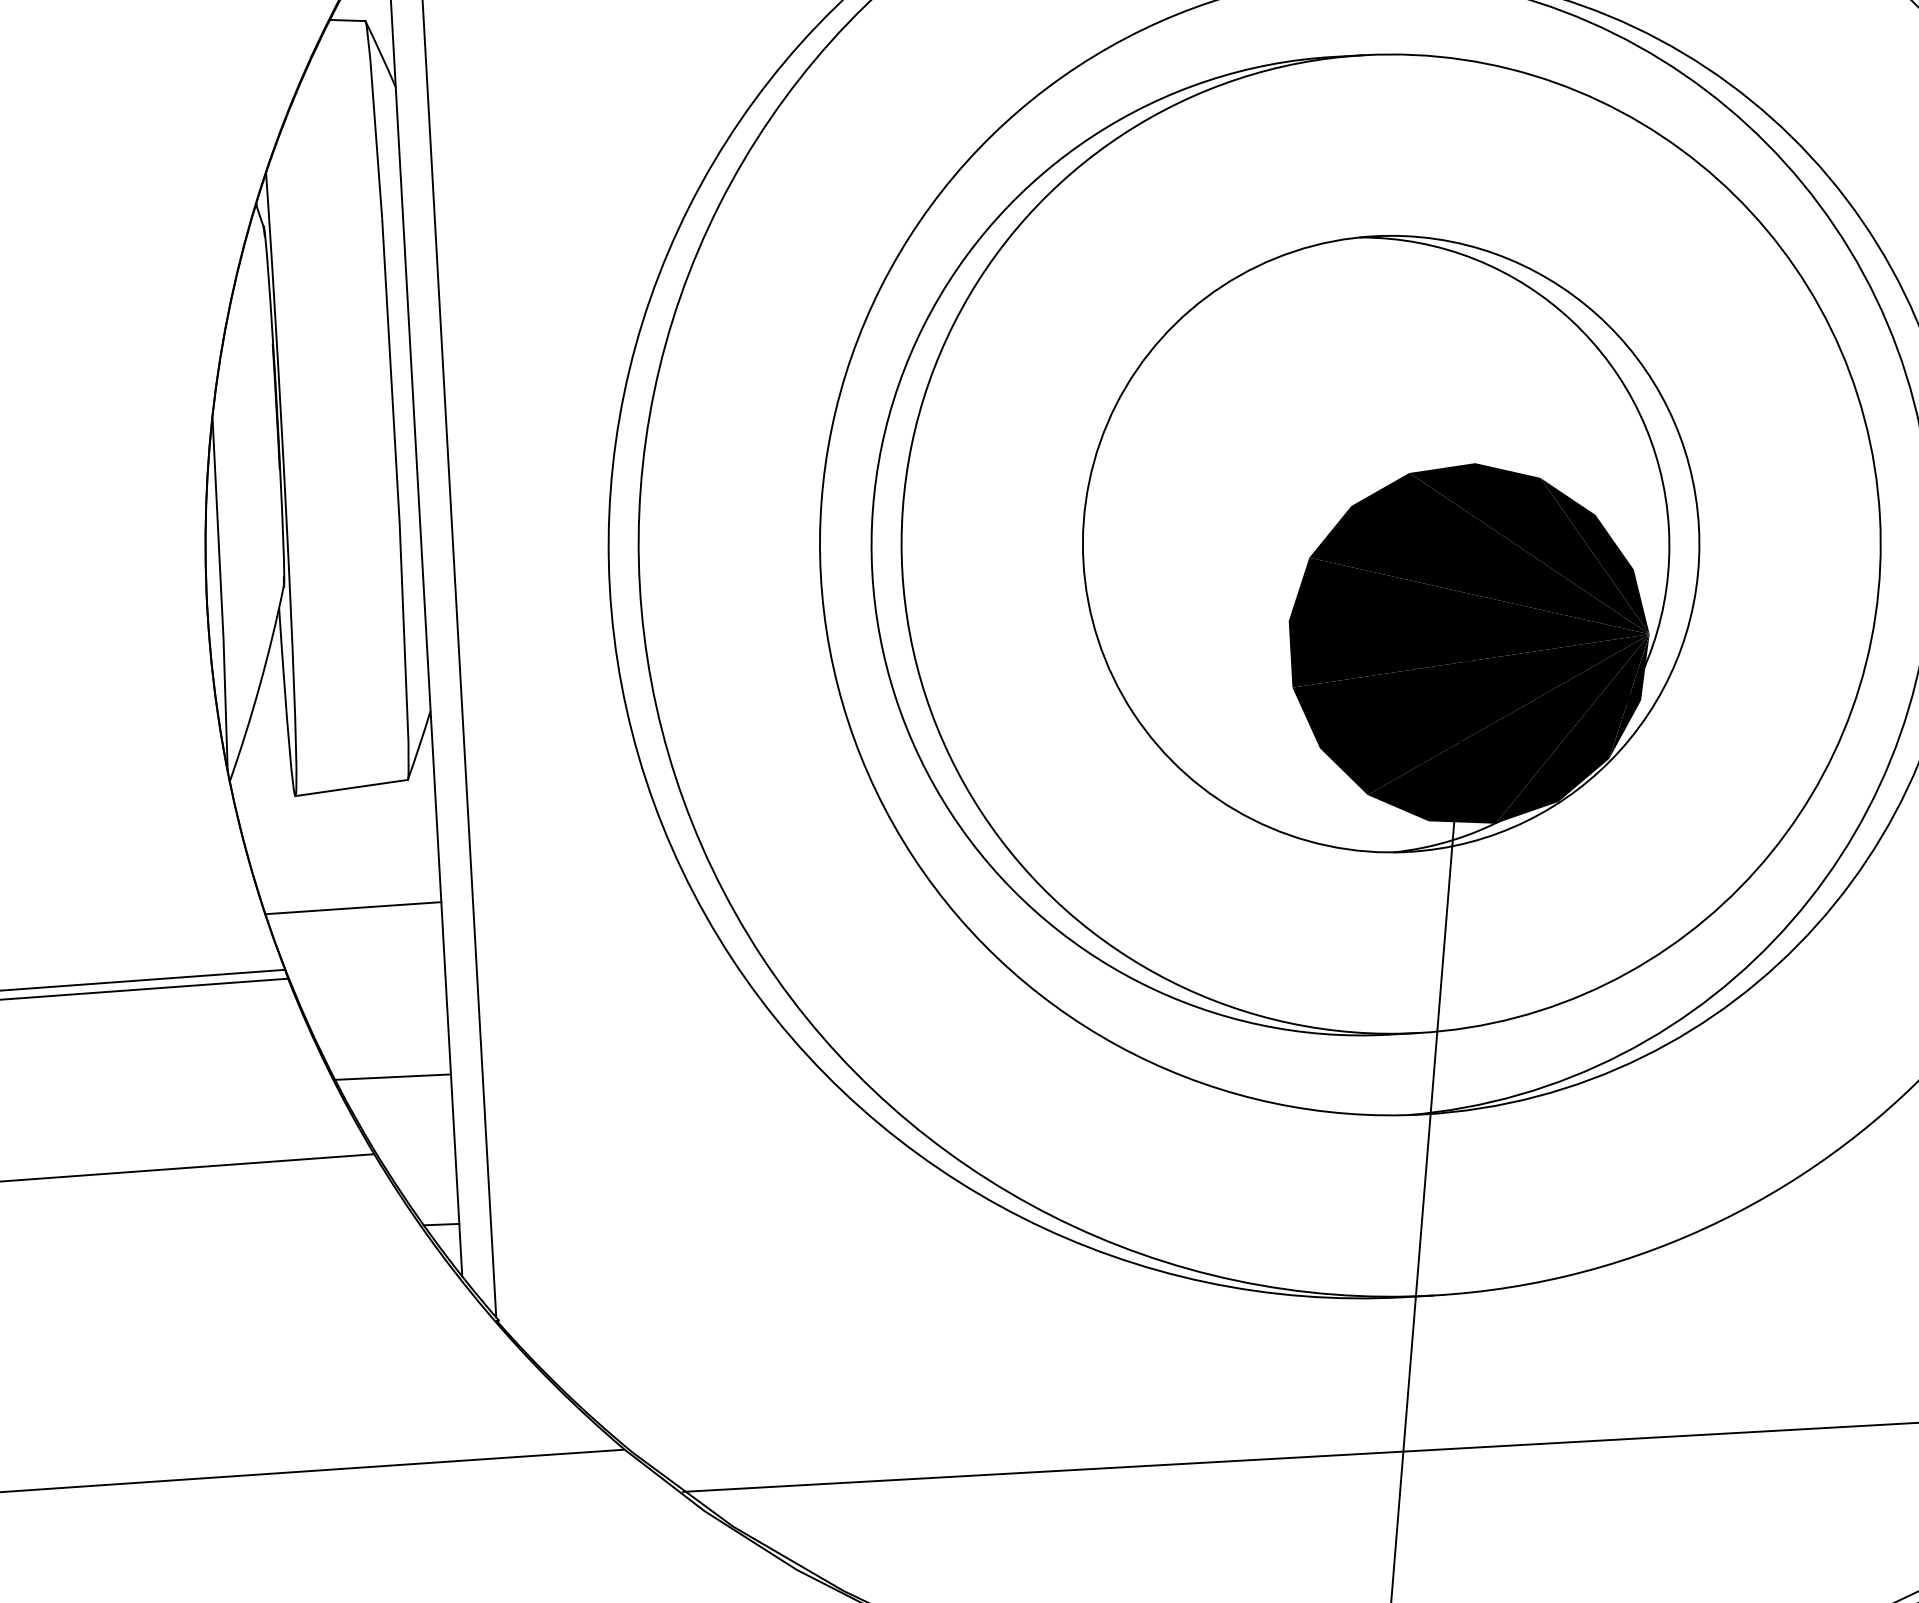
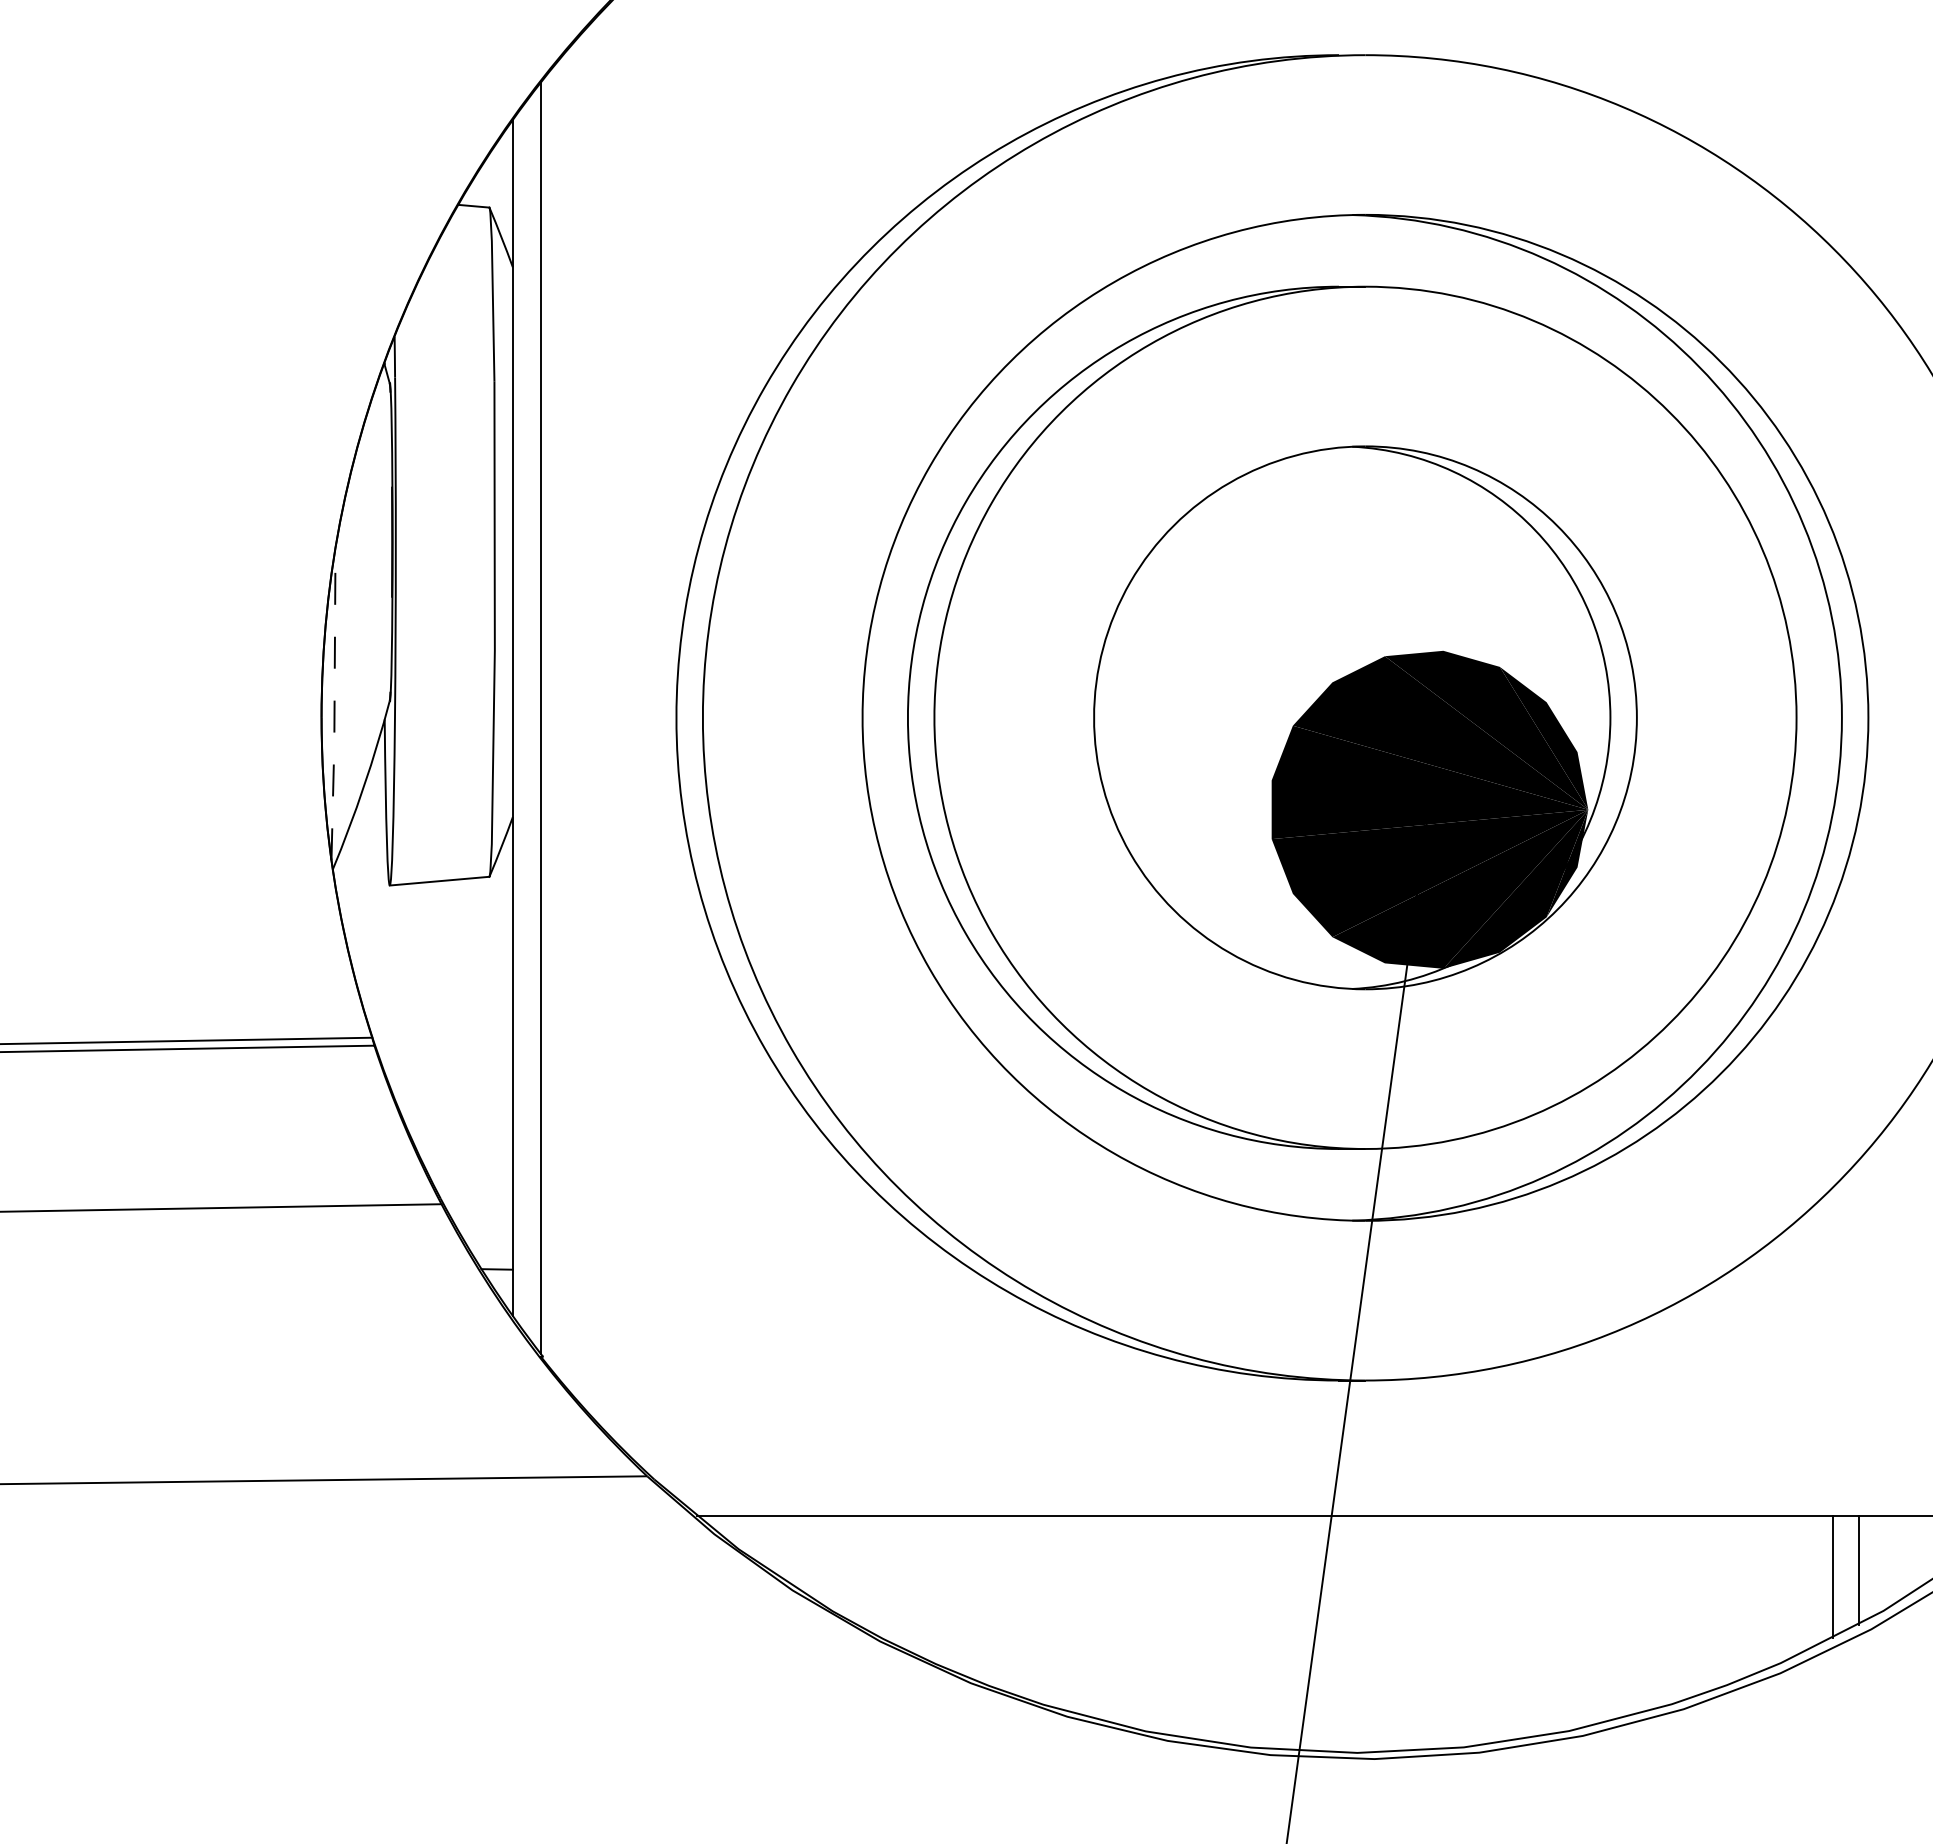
line: (221, 594) -> (334, 704), solid -> dashed
line: (352, 907) -> (434, 986), removed
line: (392, 1076) -> (461, 1136), removed

